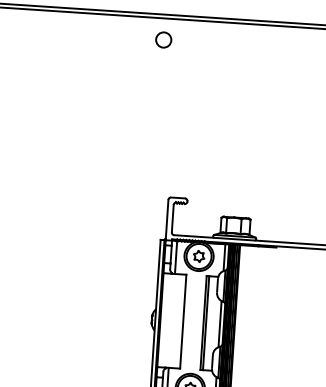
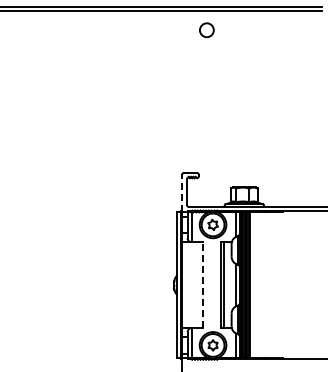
circle: (163, 40) -> (206, 30), moved
line: (166, 219) -> (181, 193), solid -> dashed
line: (183, 322) -> (202, 285), solid -> dashed

